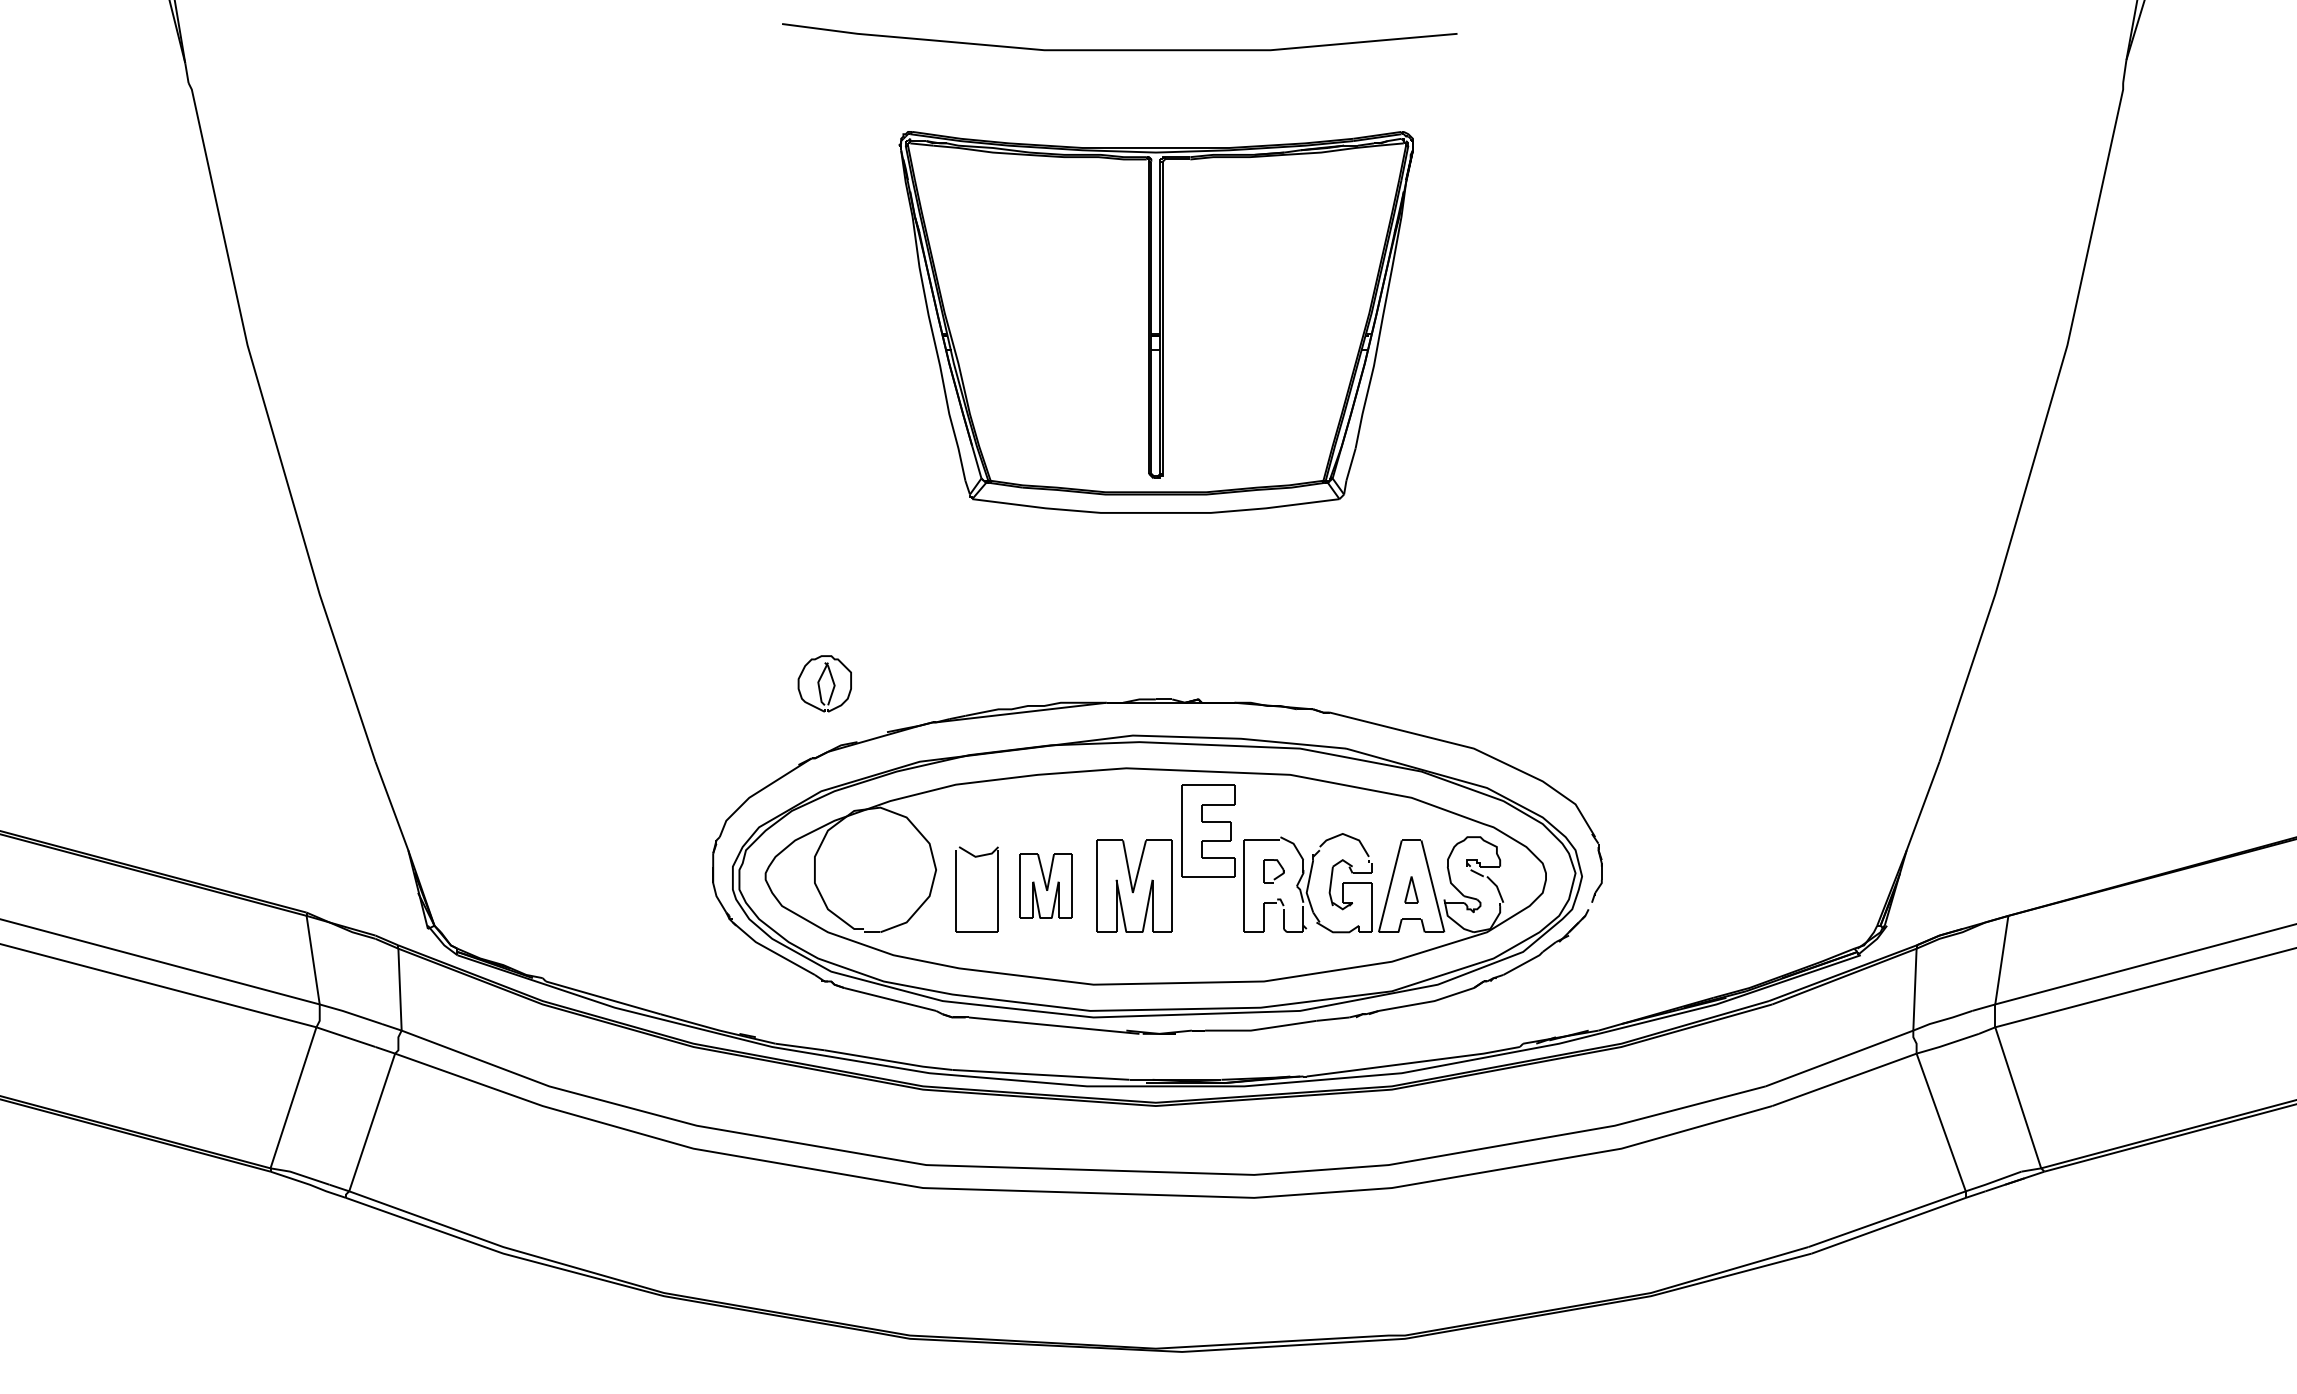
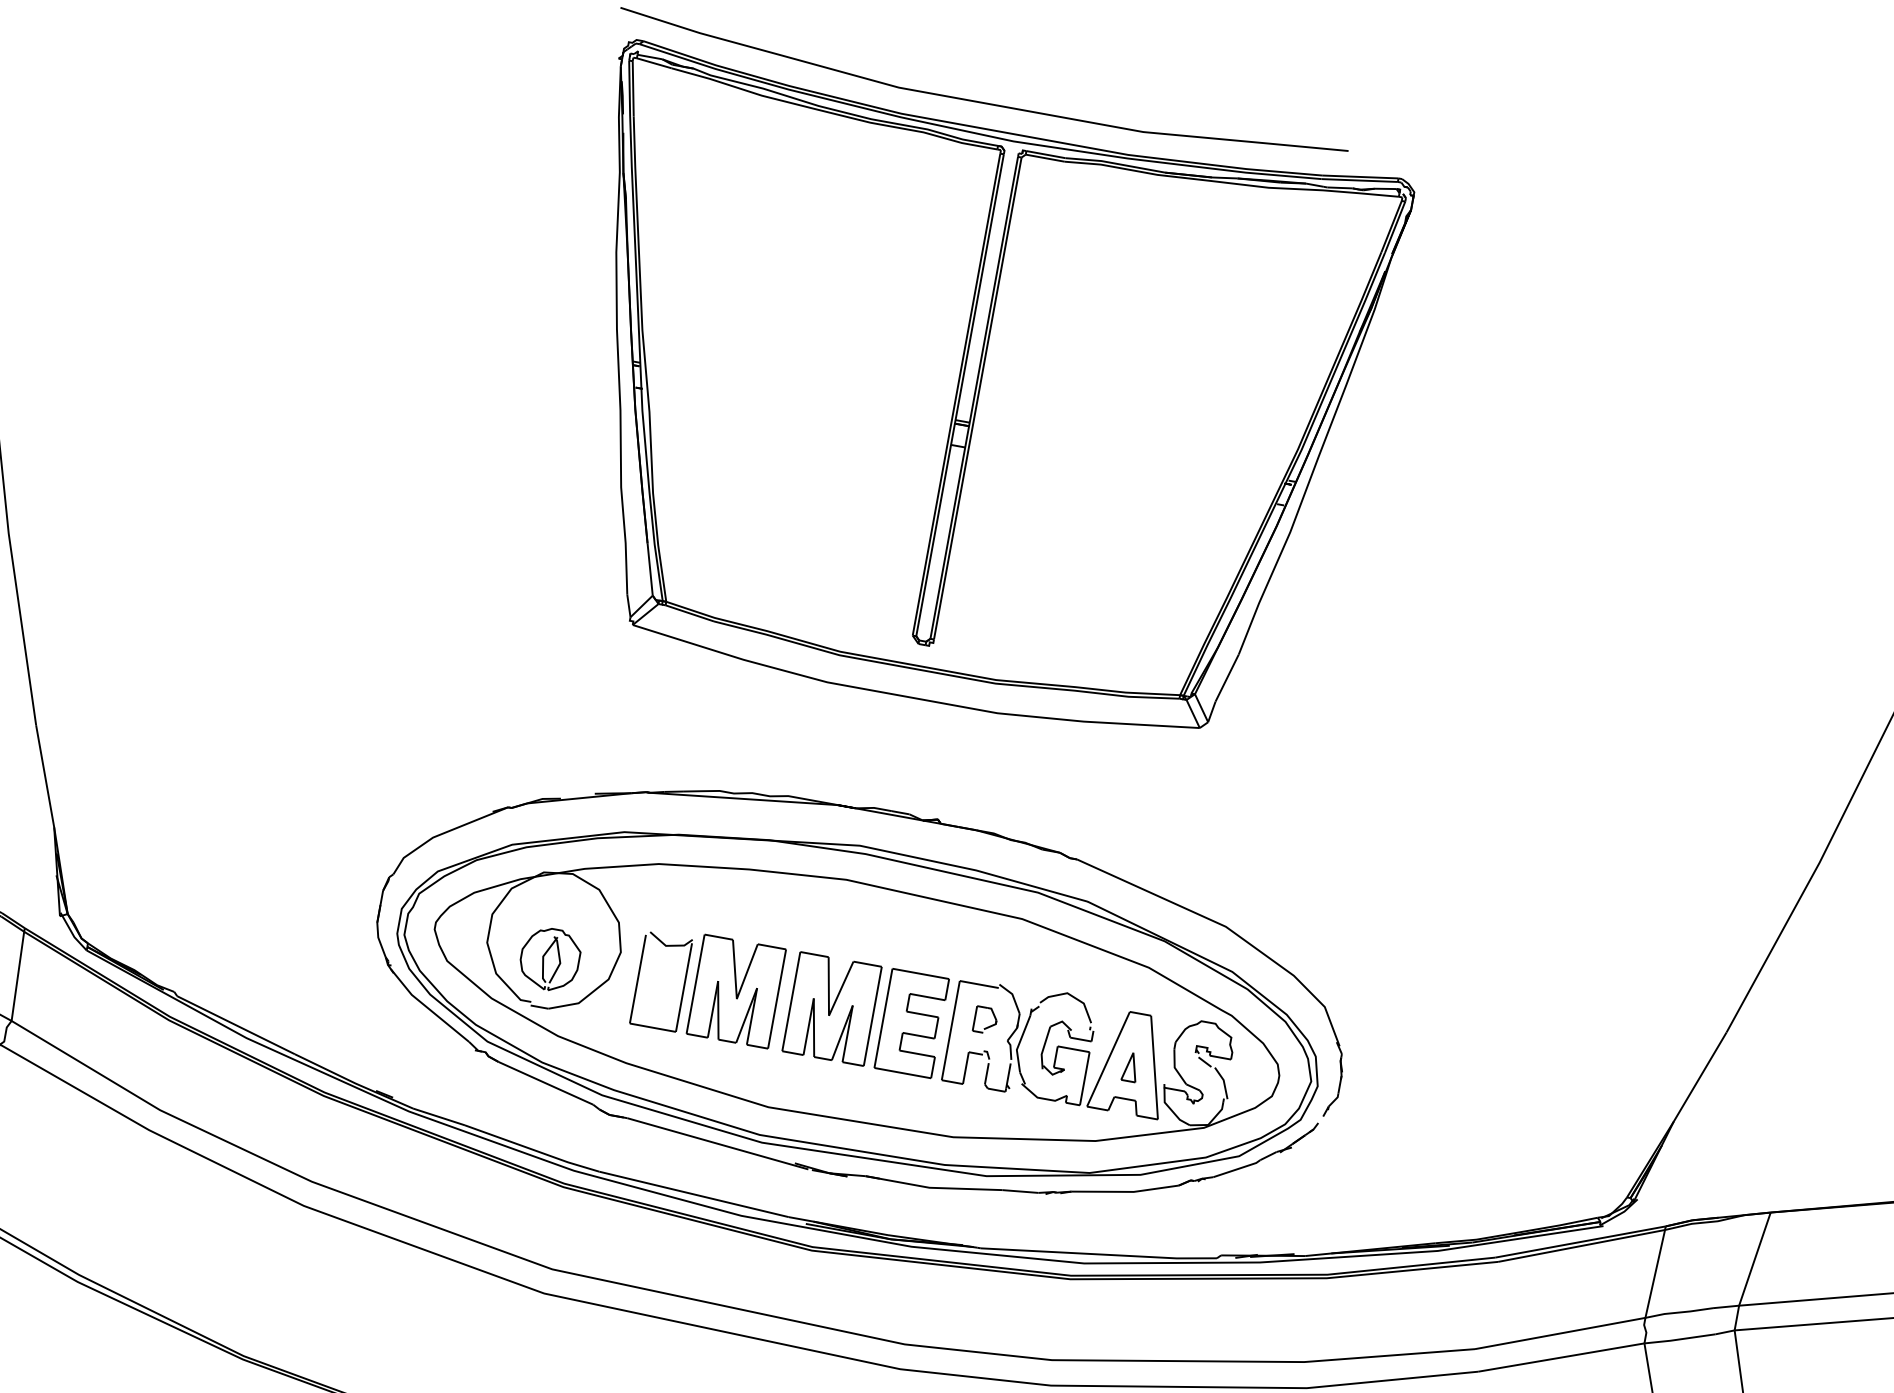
part: (1155, 322) -> (965, 403), size x1.43
part: (824, 683) -> (549, 958), moved
part: (1208, 830) -> (912, 1022), moved
part: (1045, 885) -> (735, 990), size x1.43

